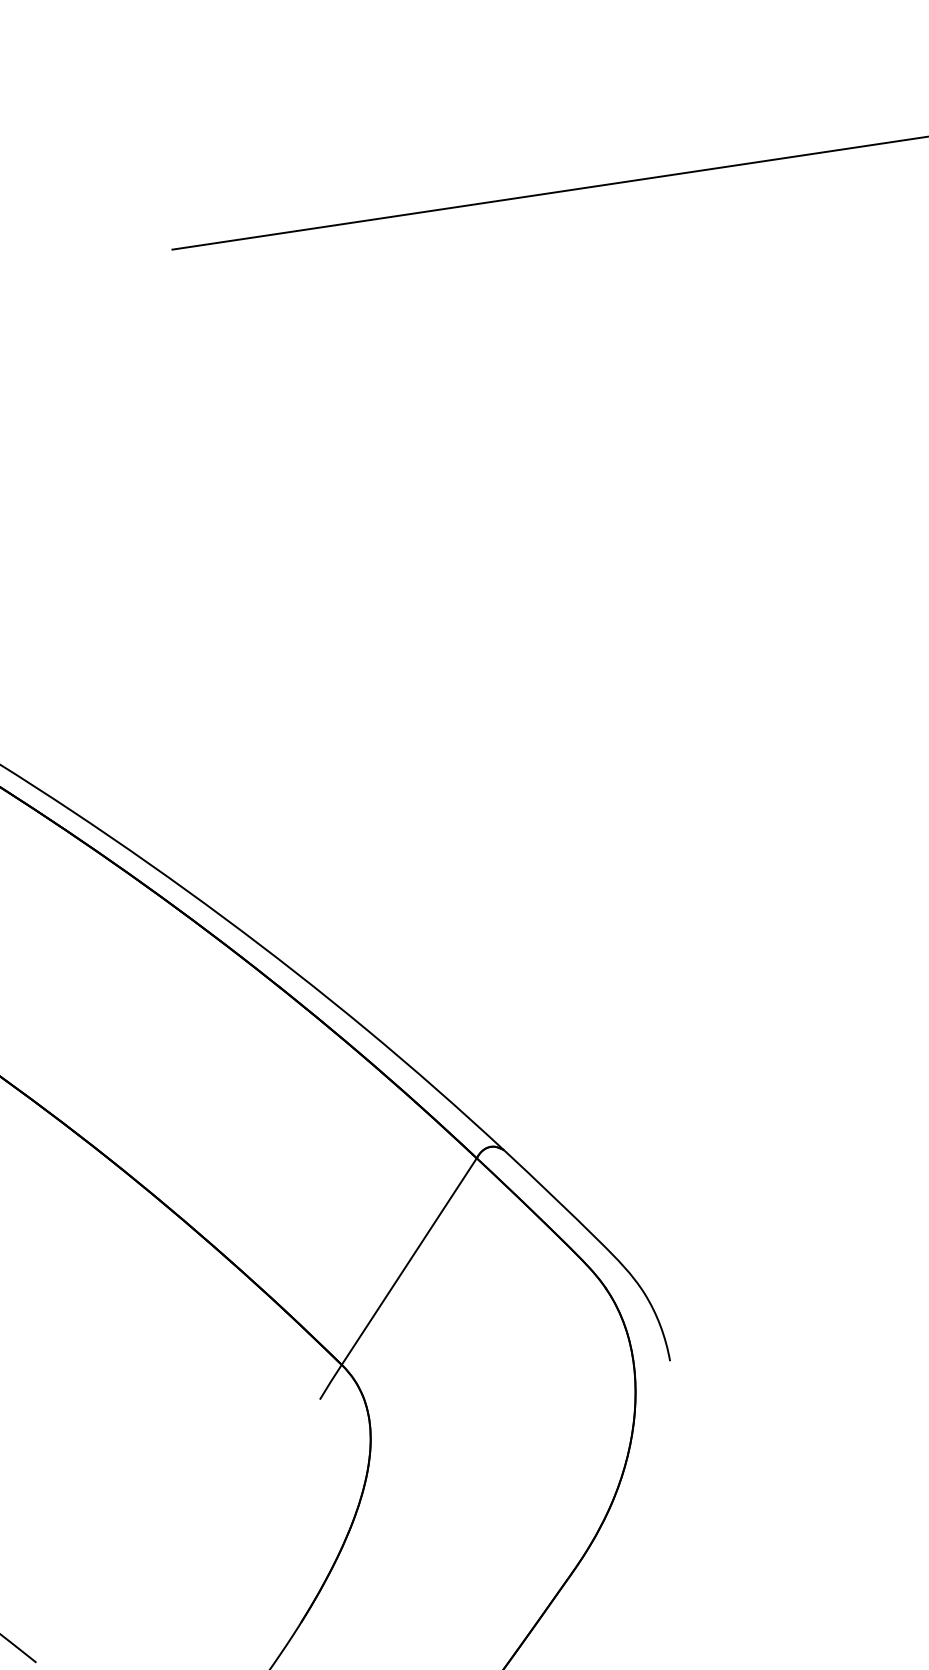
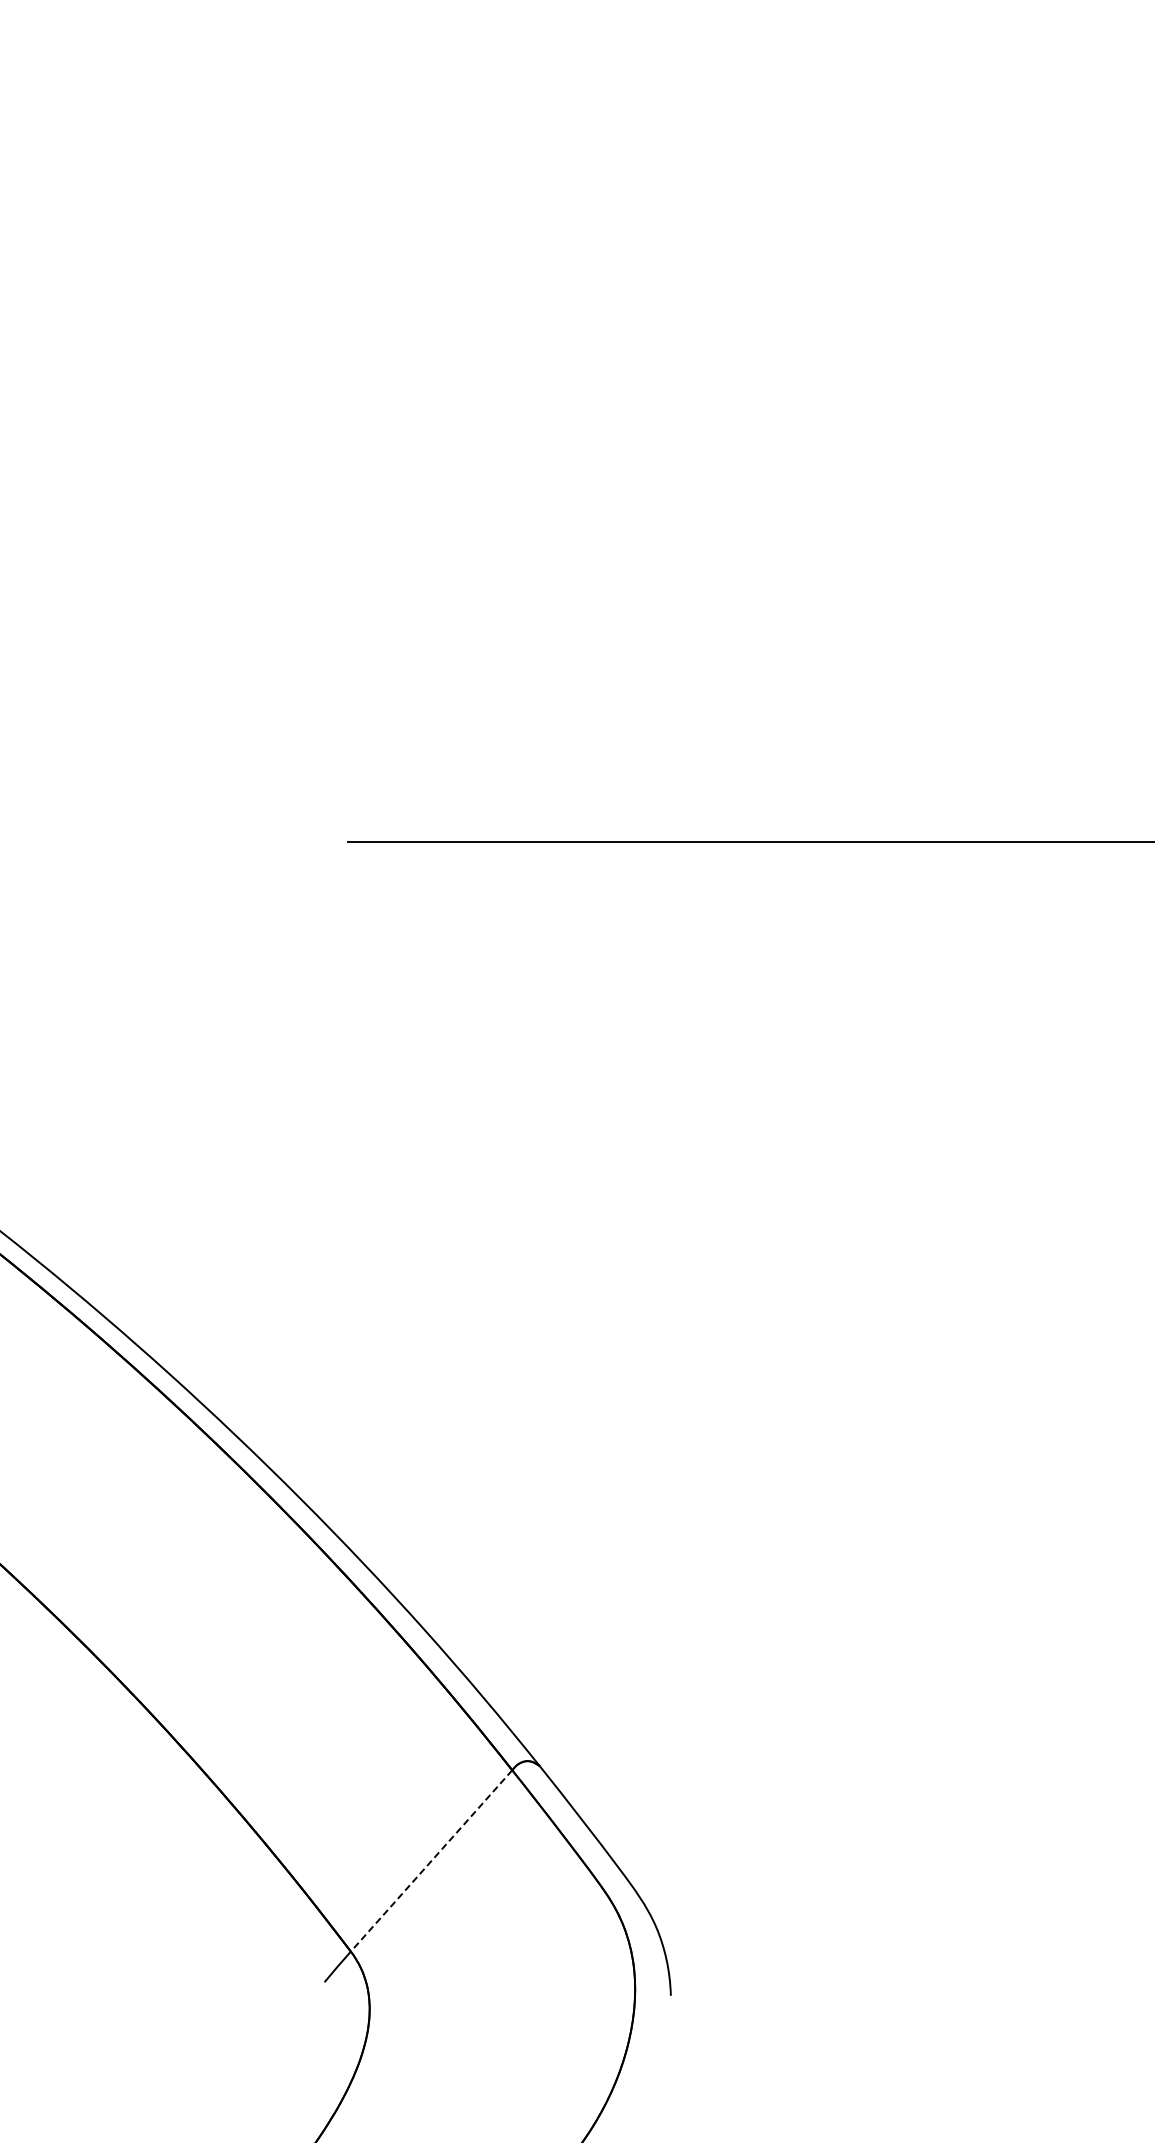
line: (409, 1262) -> (431, 1861), solid -> dashed

